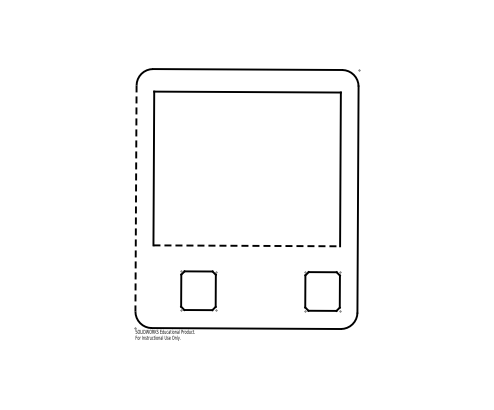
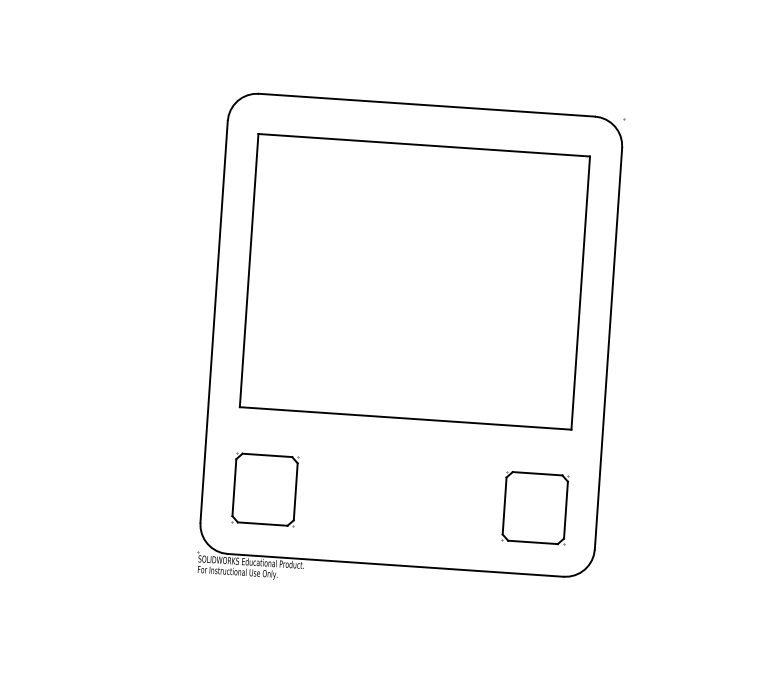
line: (136, 198) -> (214, 321), dashed -> solid
line: (247, 245) -> (407, 417), dashed -> solid
part: (198, 290) -> (265, 489), moved

